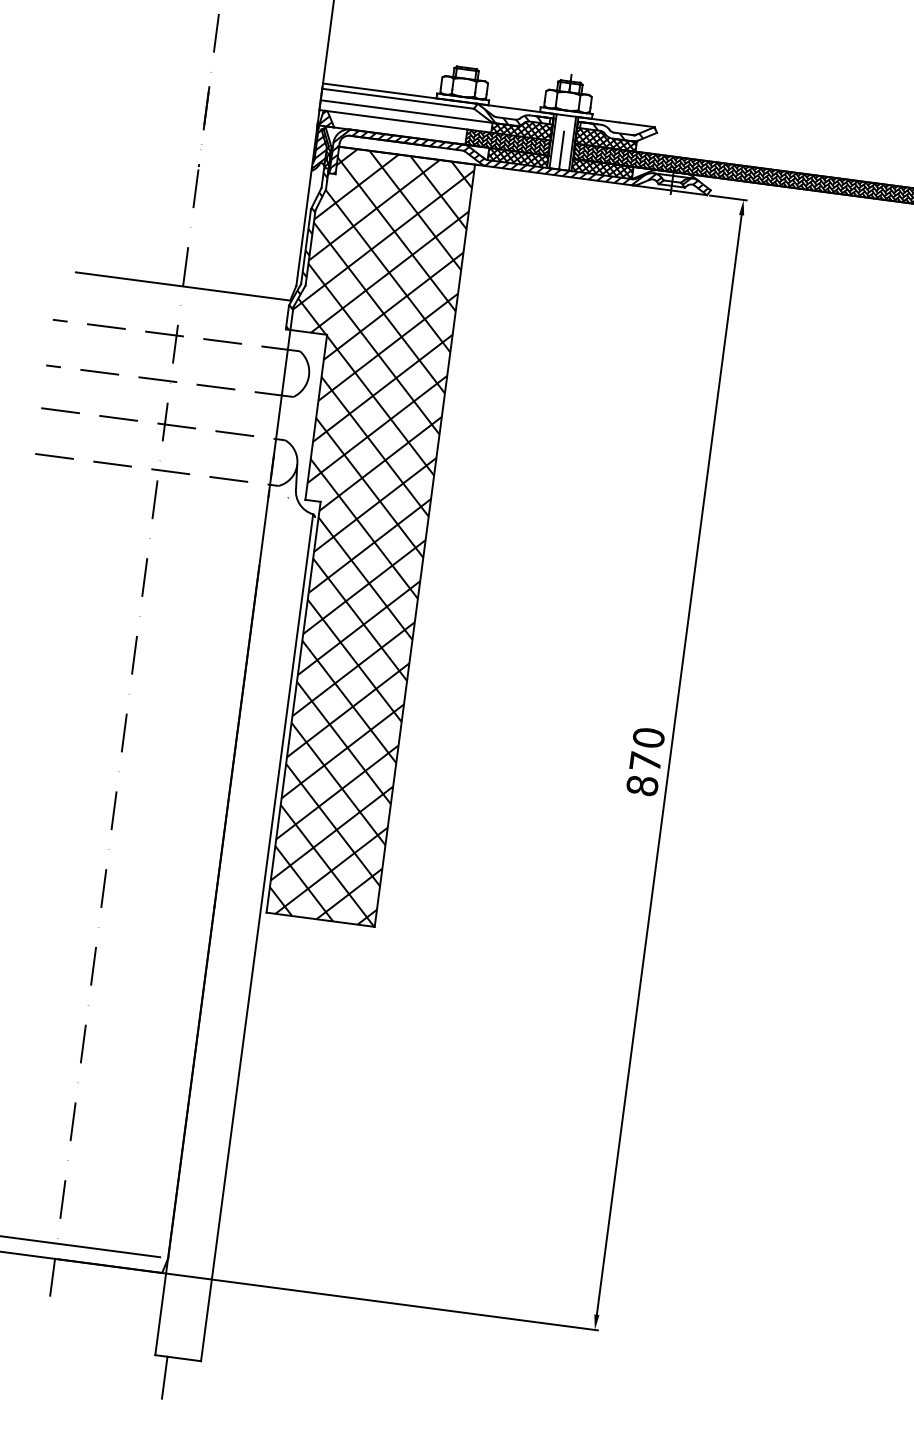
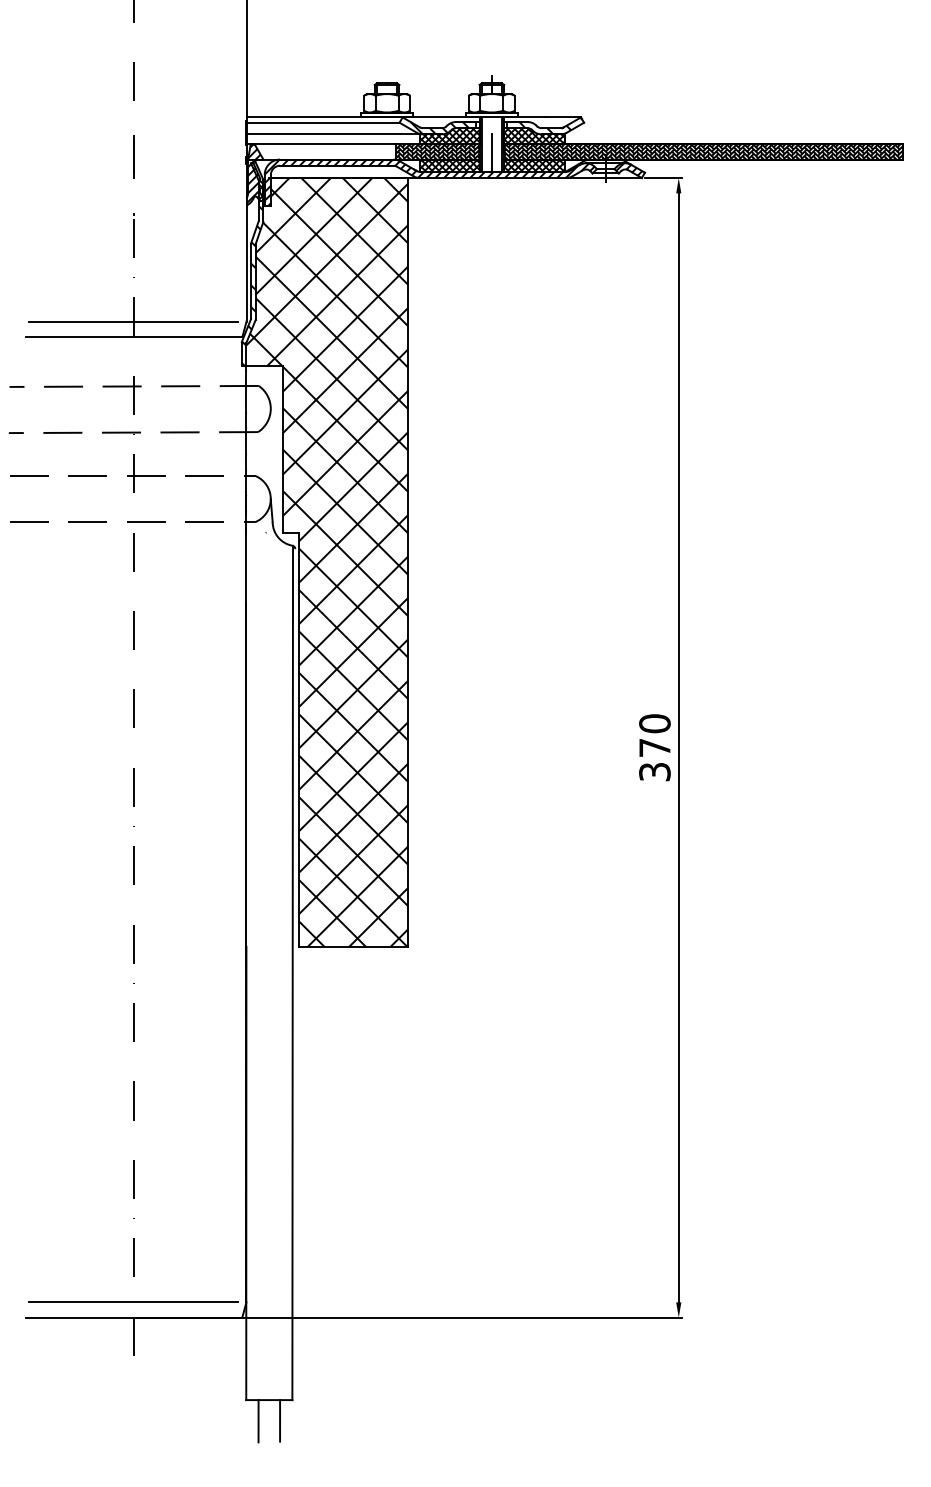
line: (184, 271) -> (133, 321), added
text: (642, 785) -> (654, 771), 870 -> 370
line: (186, 1379) -> (280, 1420), added

